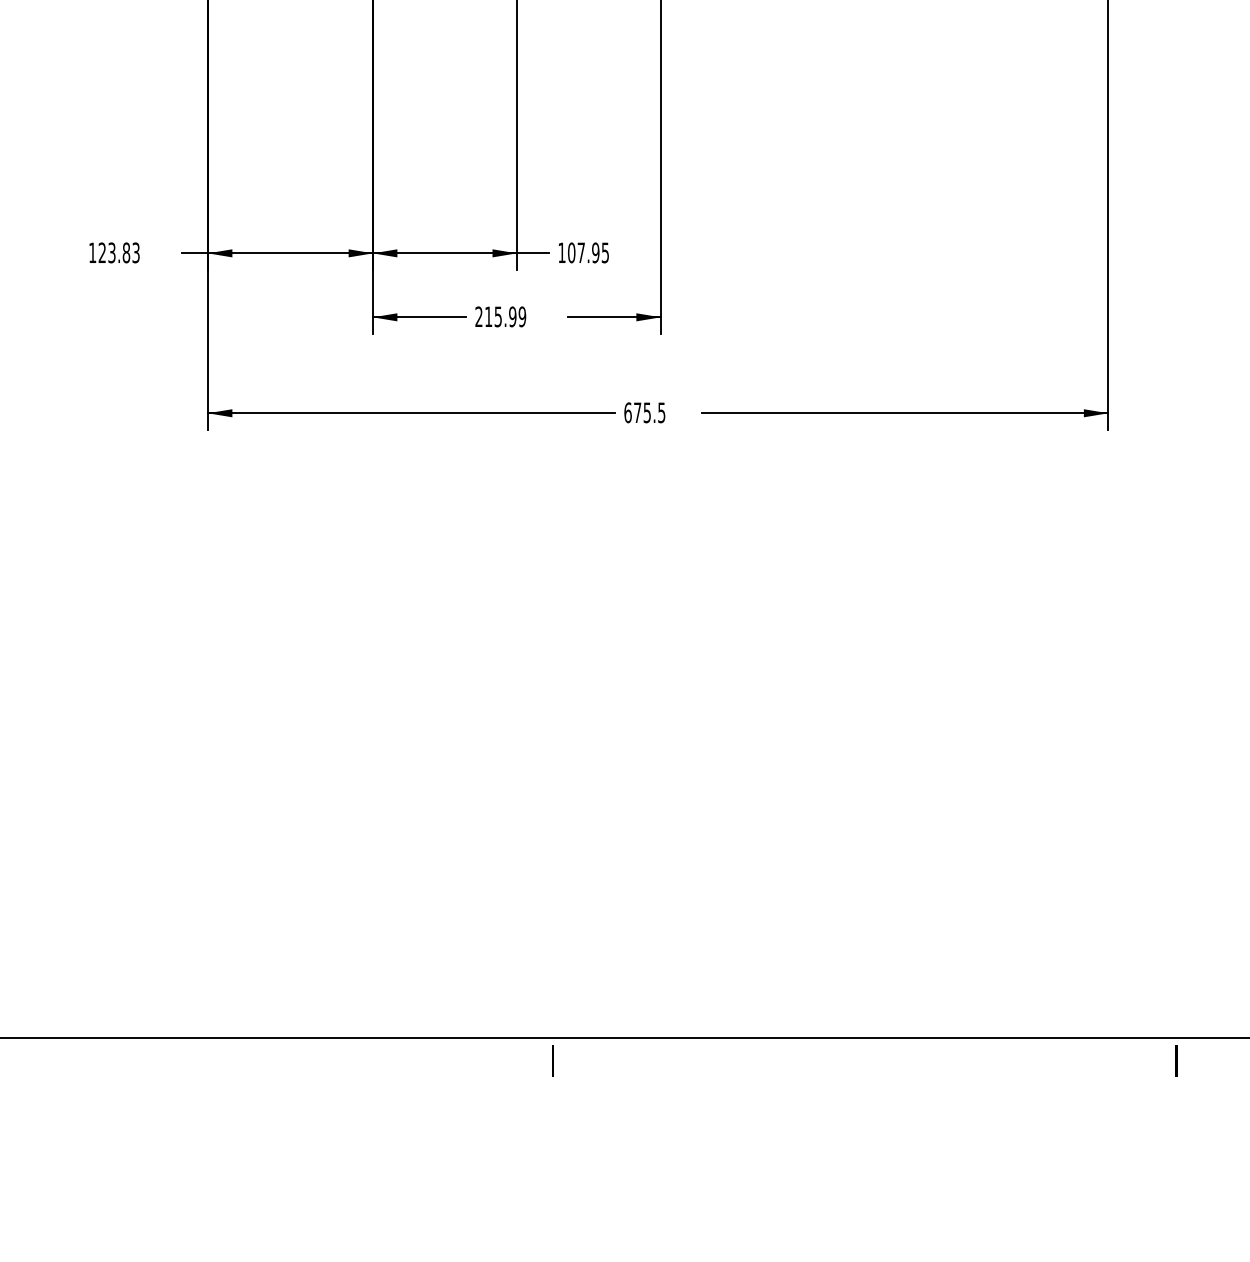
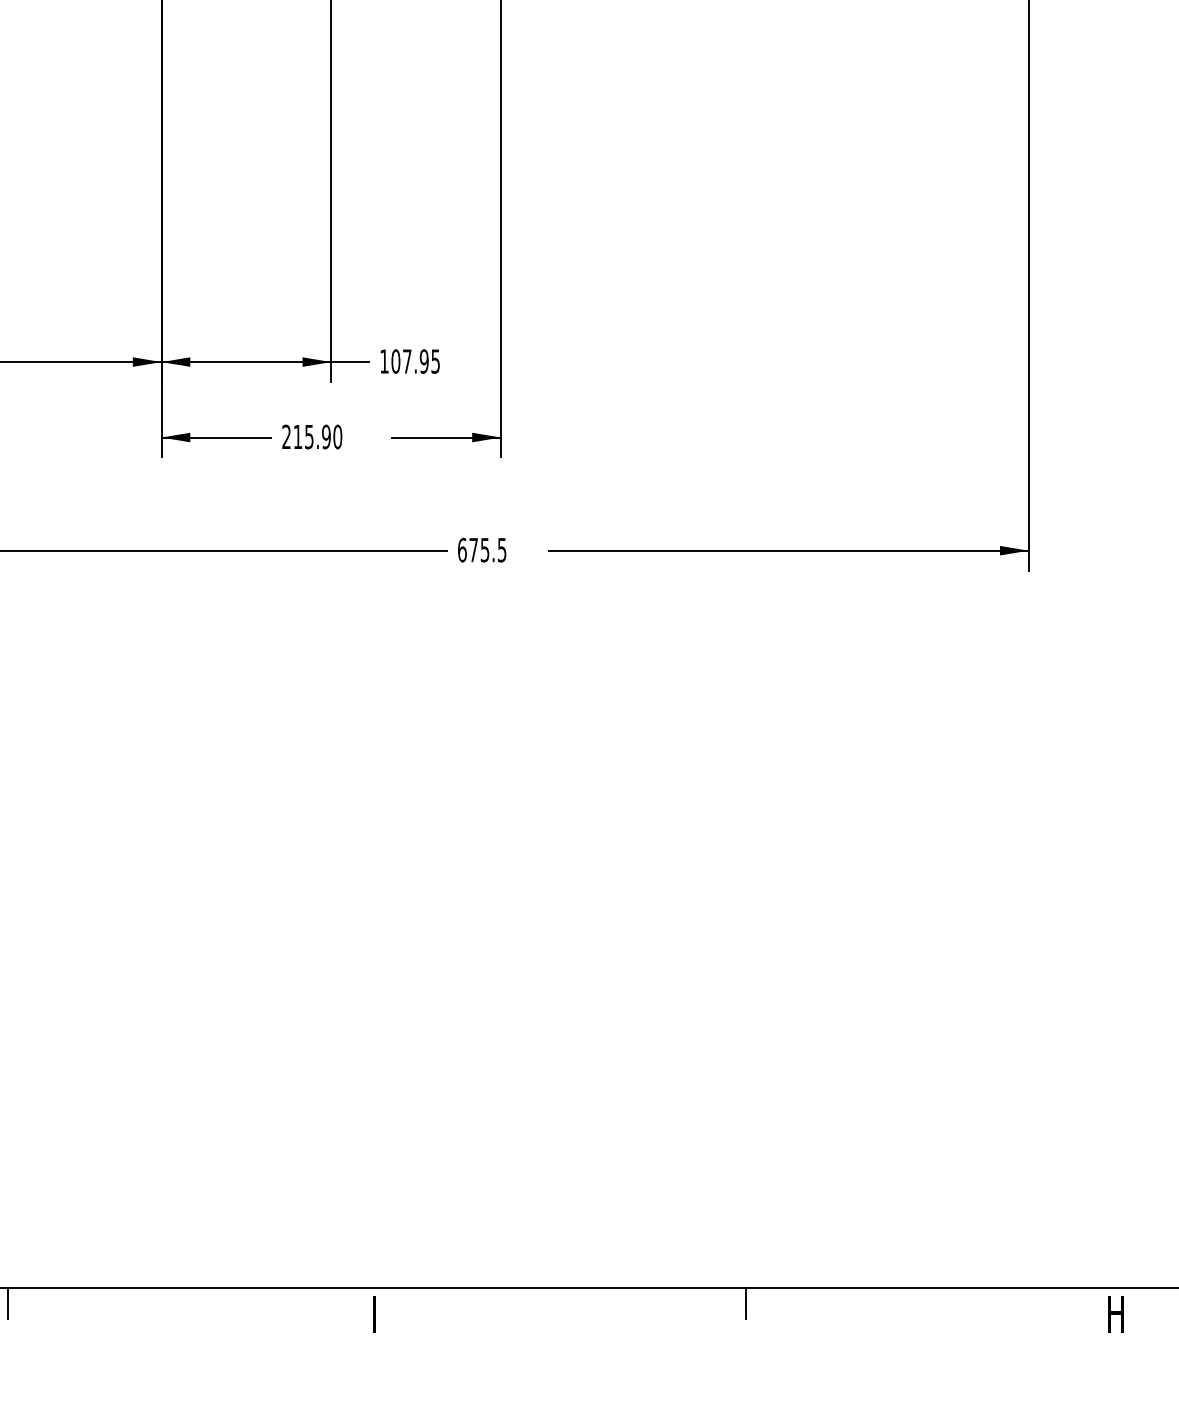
text: (522, 316) -> (337, 436), 215.99 -> 215.90
line: (243, 1051) -> (8, 1303), added
line: (868, 1051) -> (745, 1303), added
text: (1183, 1060) -> (1117, 1314), I -> H

